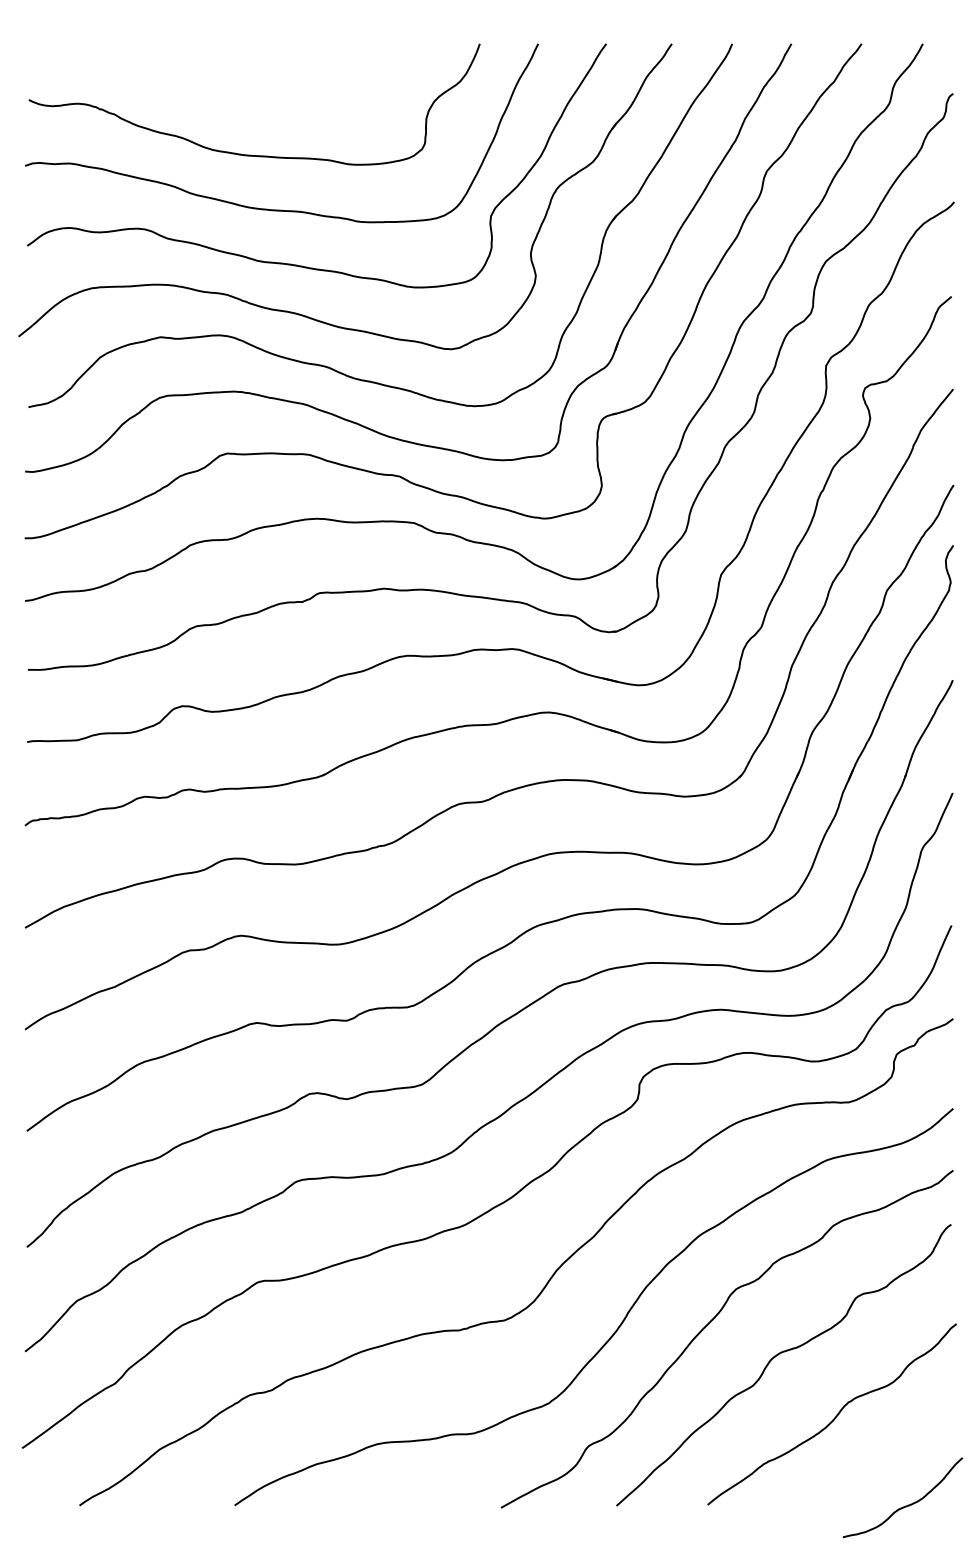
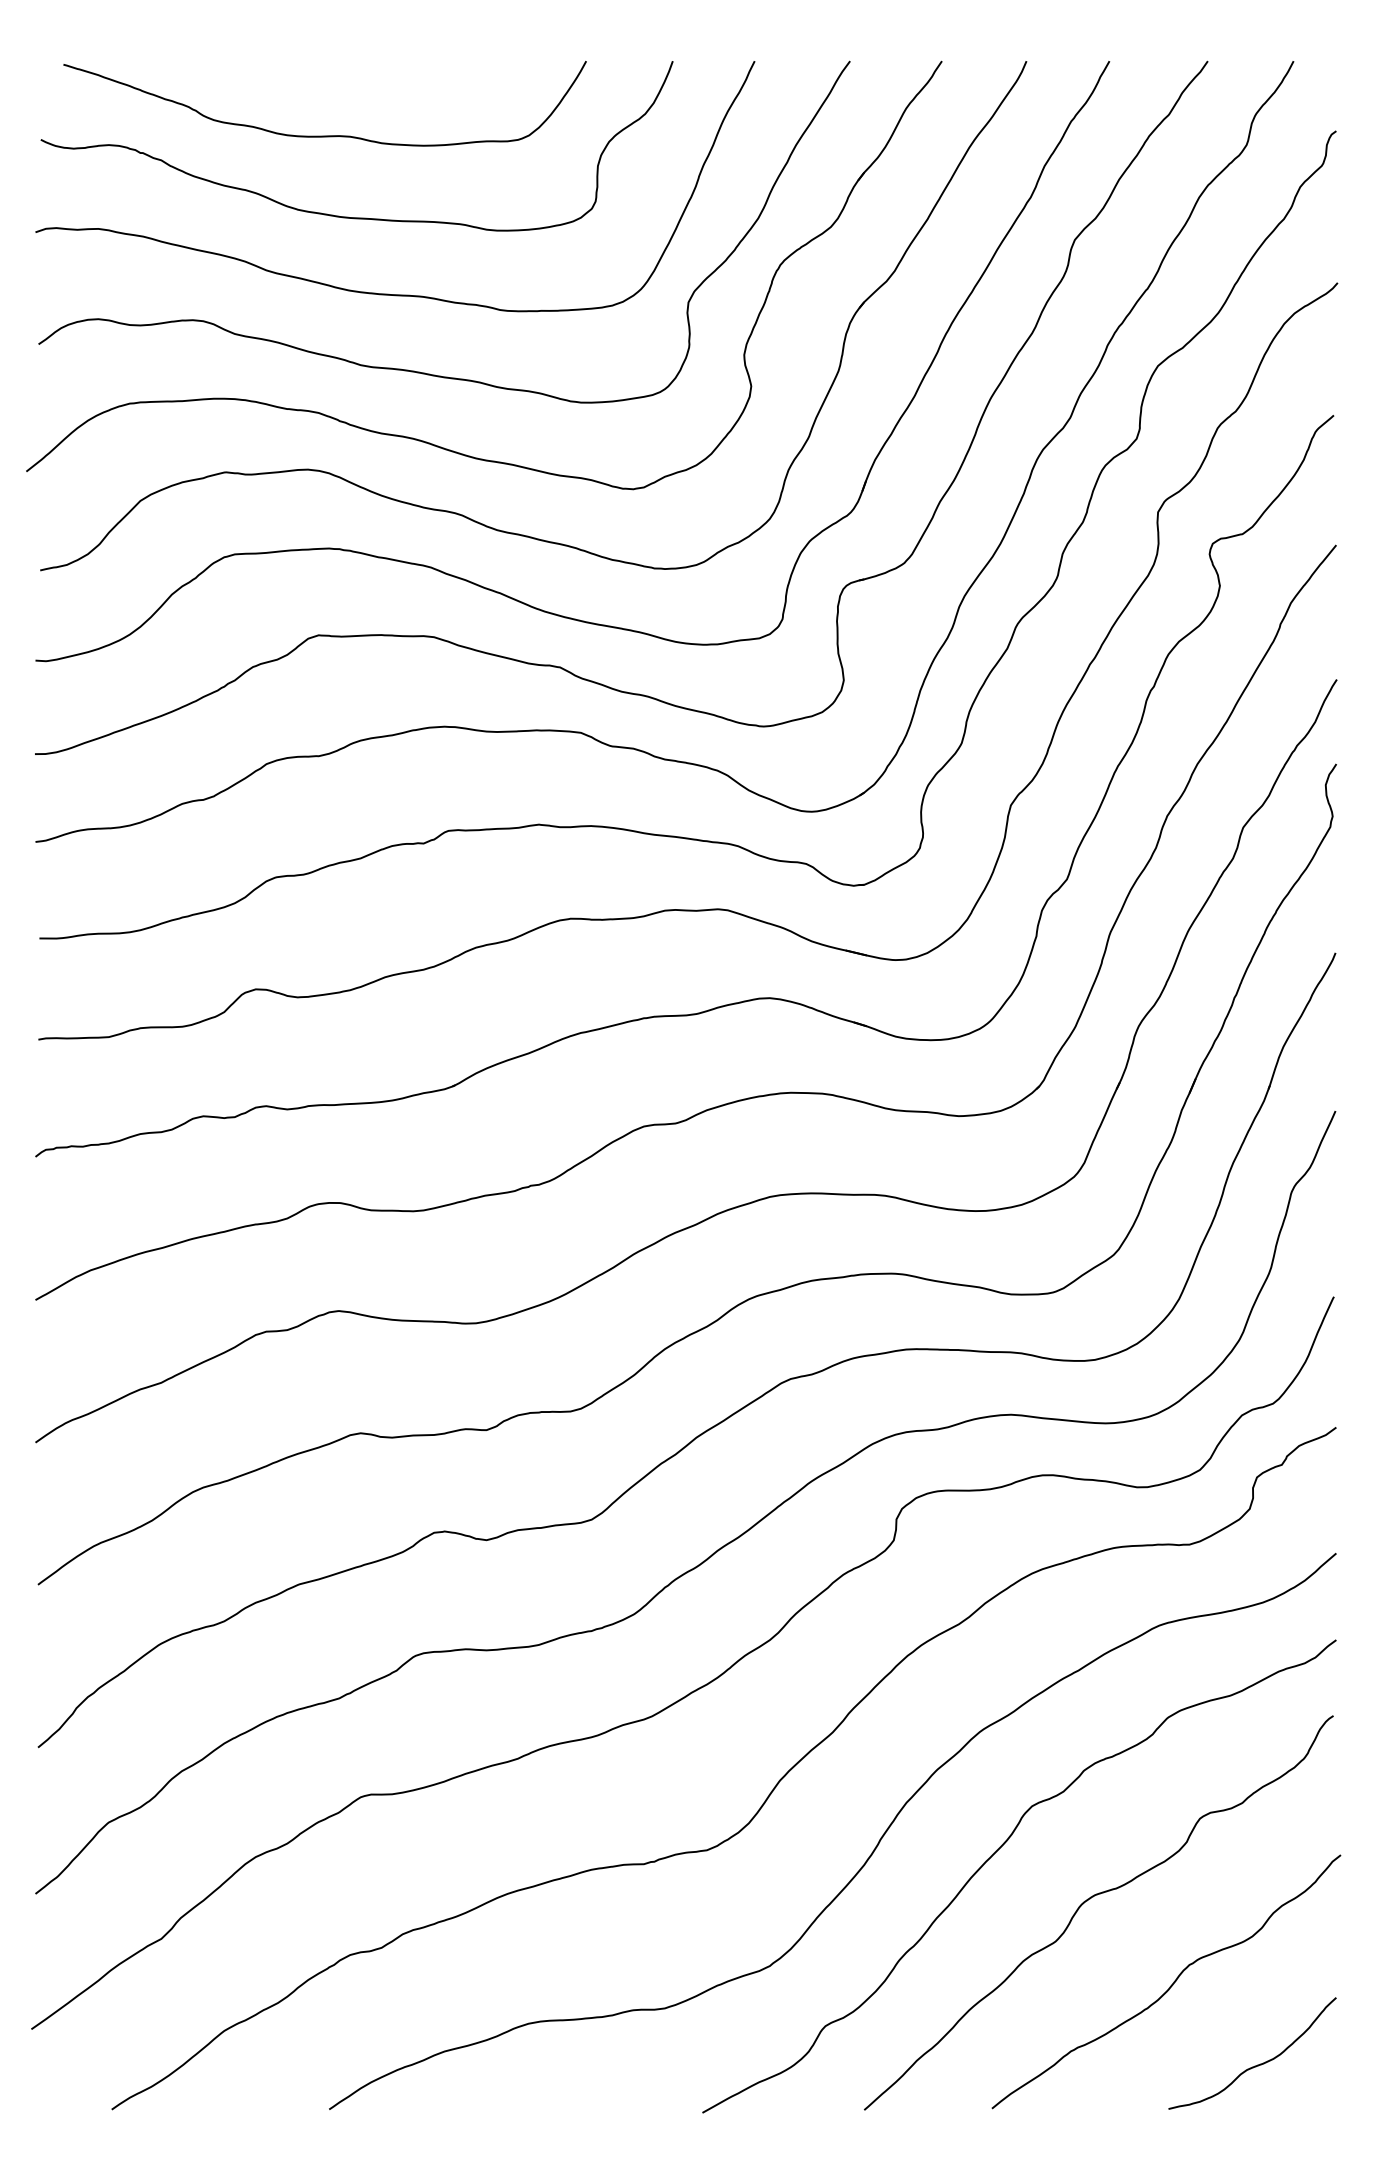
curve: (231, 96) -> (324, 135), added
curve: (906, 1505) -> (1257, 2064), moved

